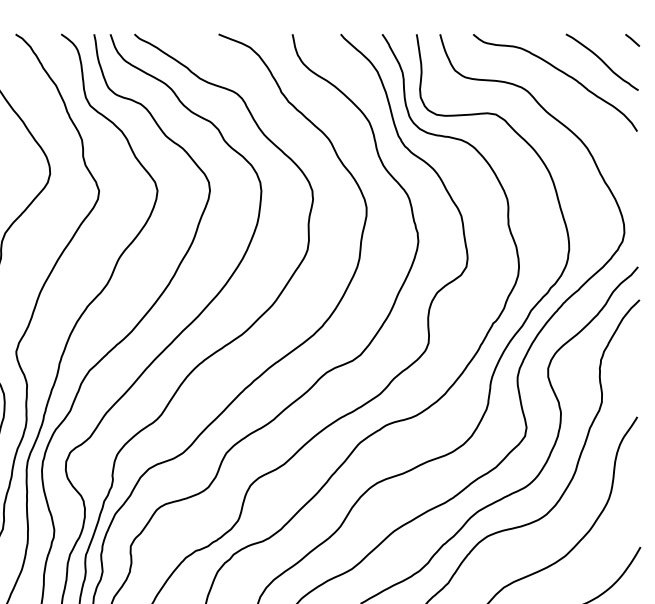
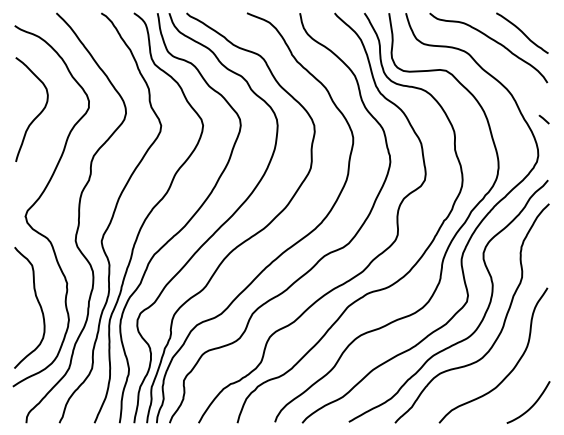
line: (631, 40) -> (543, 119), moved

